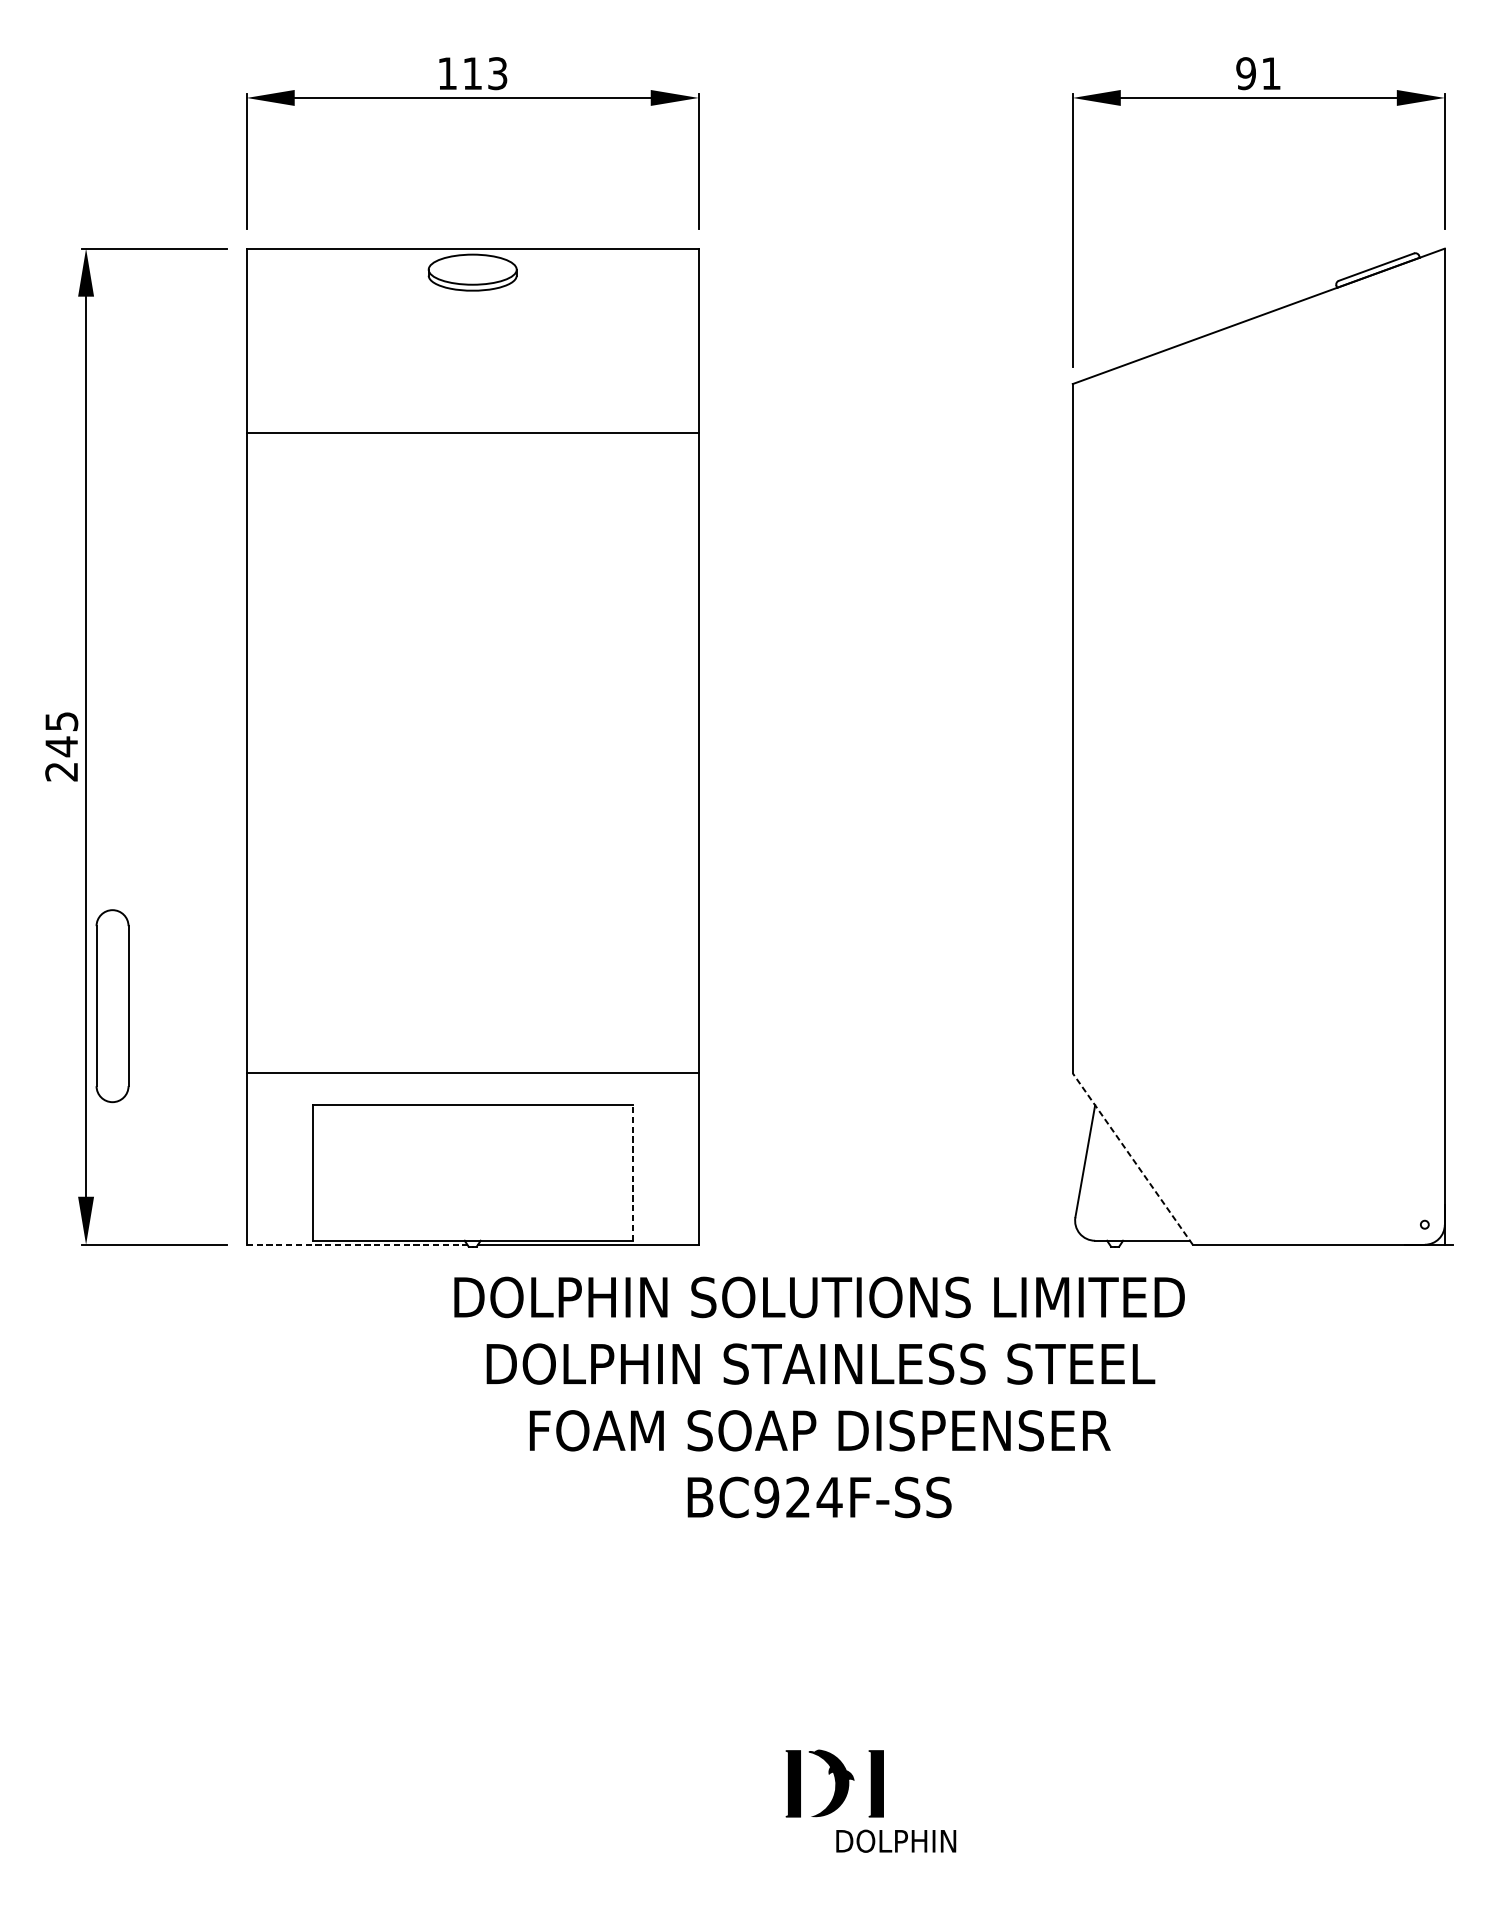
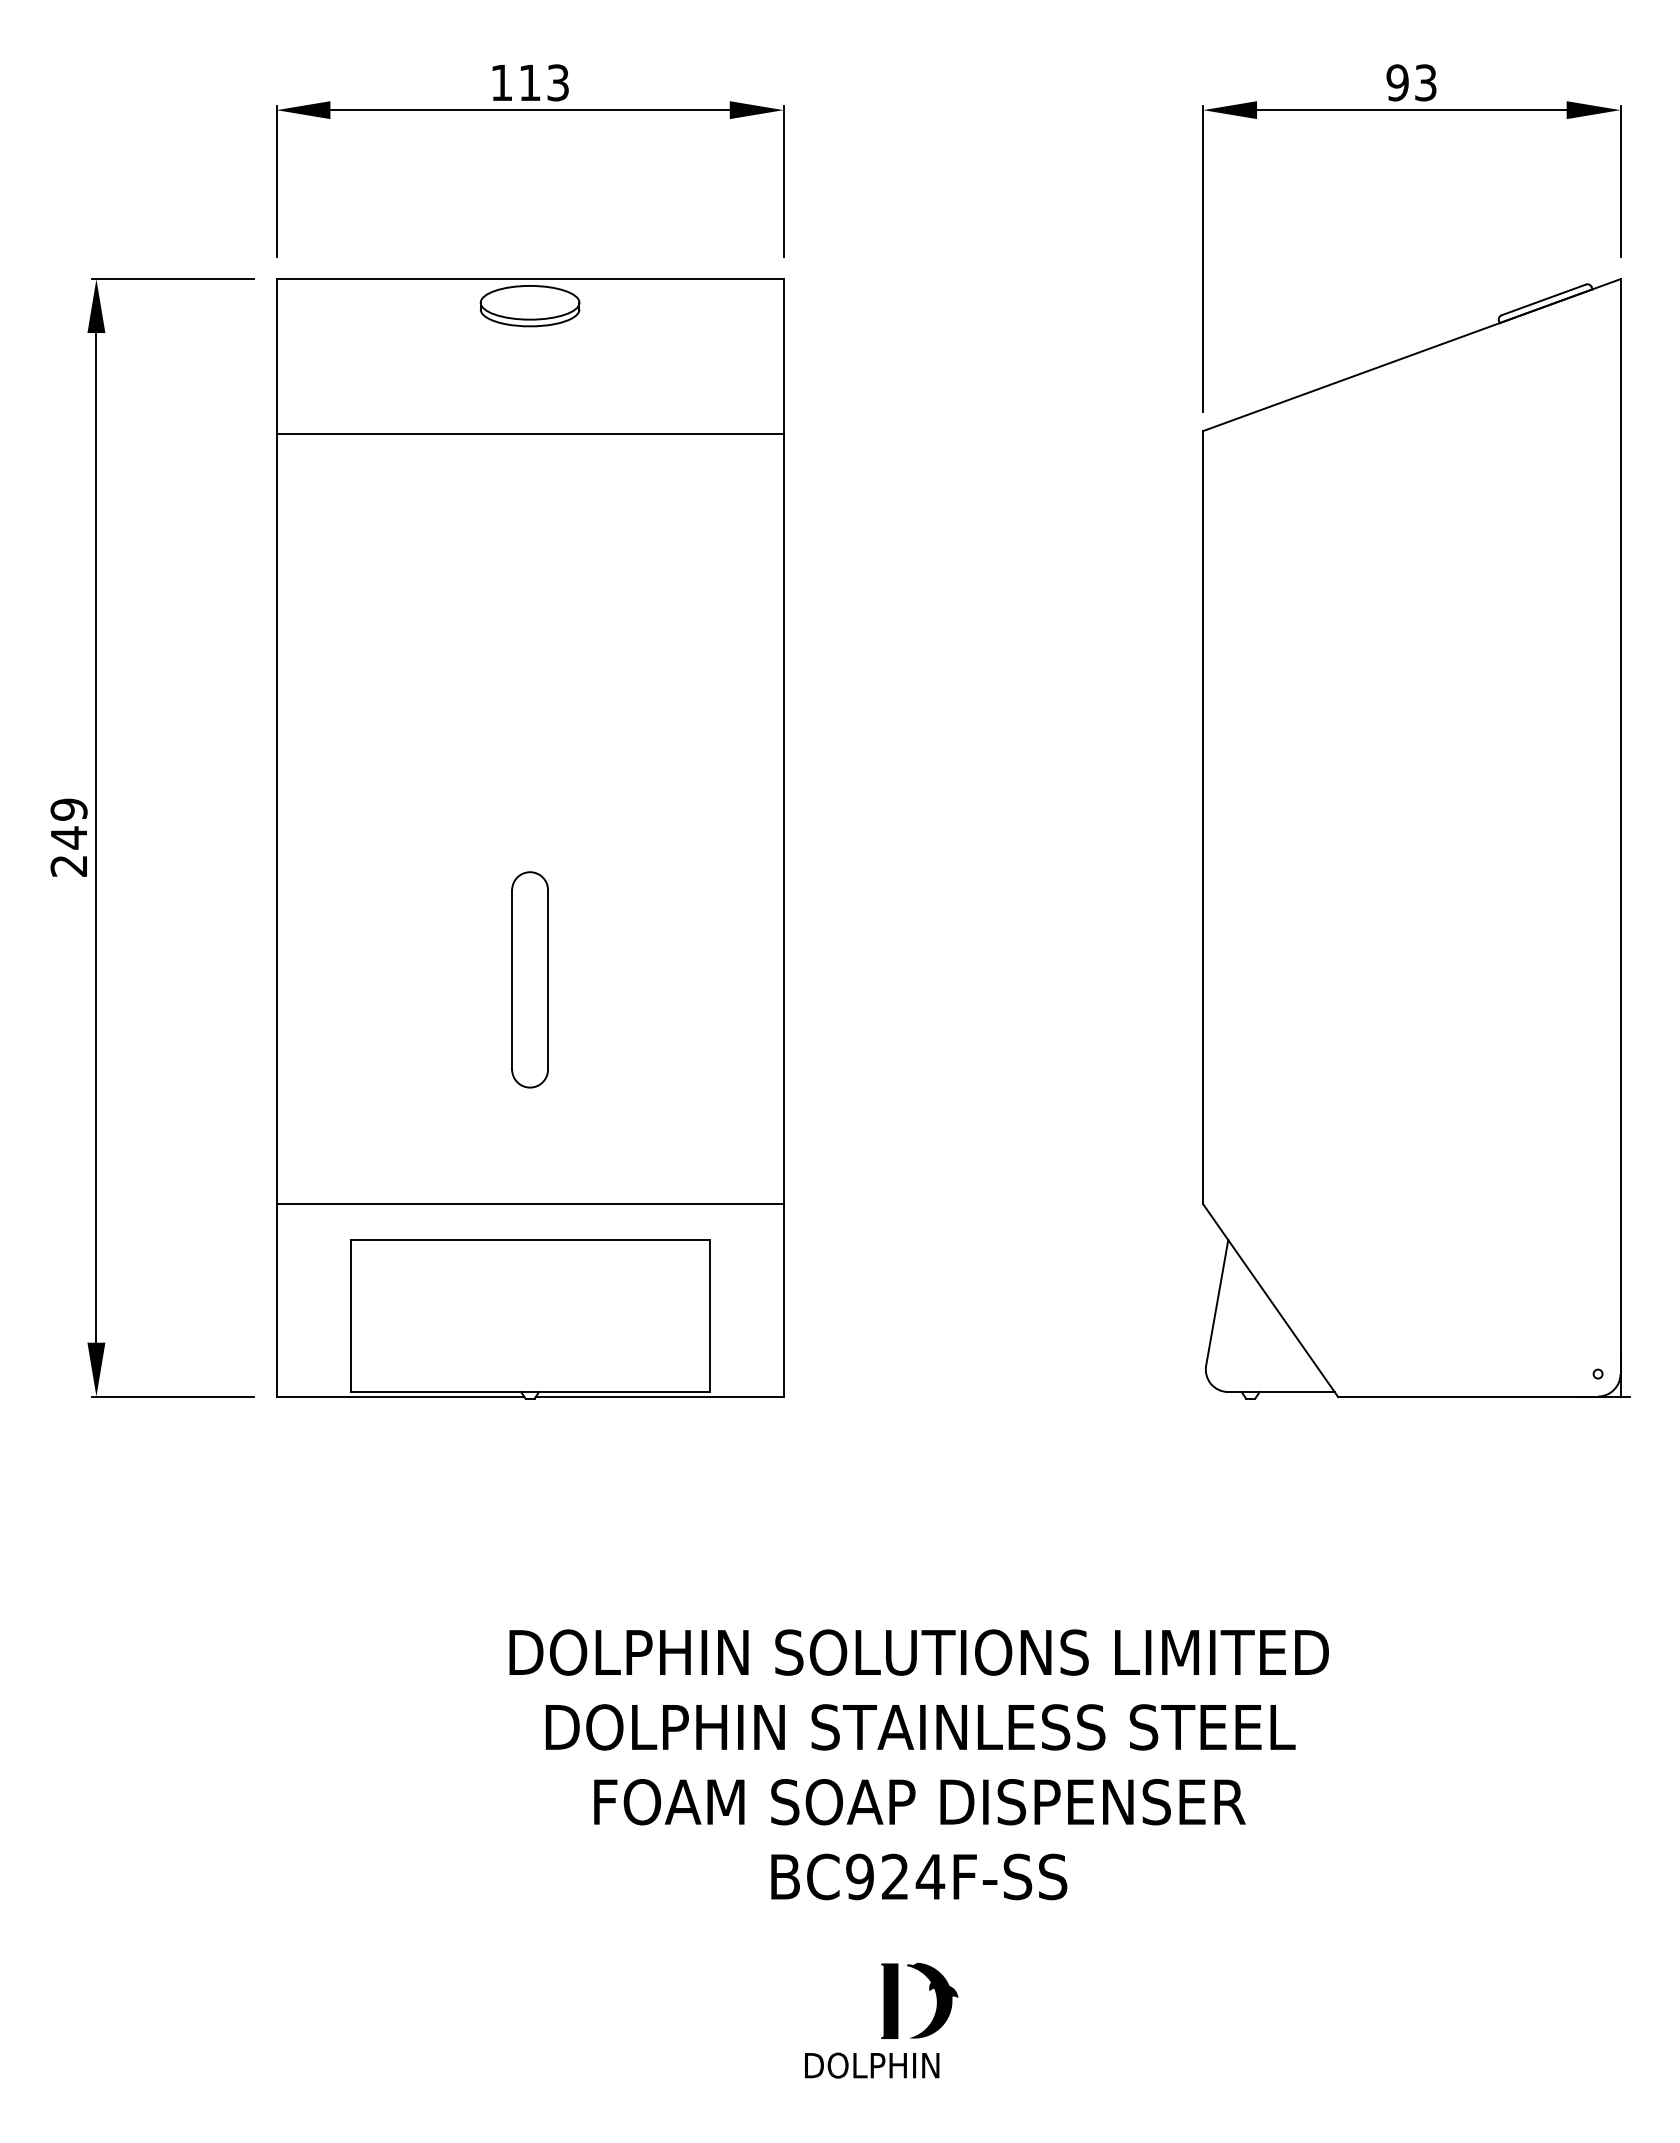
text: (1270, 73) -> (1425, 82), 91 -> 93
line: (472, 433) -> (529, 434), moved
text: (61, 721) -> (68, 809), 245 -> 249
part: (112, 1005) -> (529, 979), moved
line: (1132, 1158) -> (1270, 1299), dashed -> solid
line: (632, 1173) -> (709, 1316), dashed -> solid
line: (357, 1244) -> (400, 1396), dashed -> solid
text: (818, 1397) -> (918, 1764), moved
part: (876, 1783) -> (982, 2000), removed
text: (896, 1841) -> (872, 2065), moved

